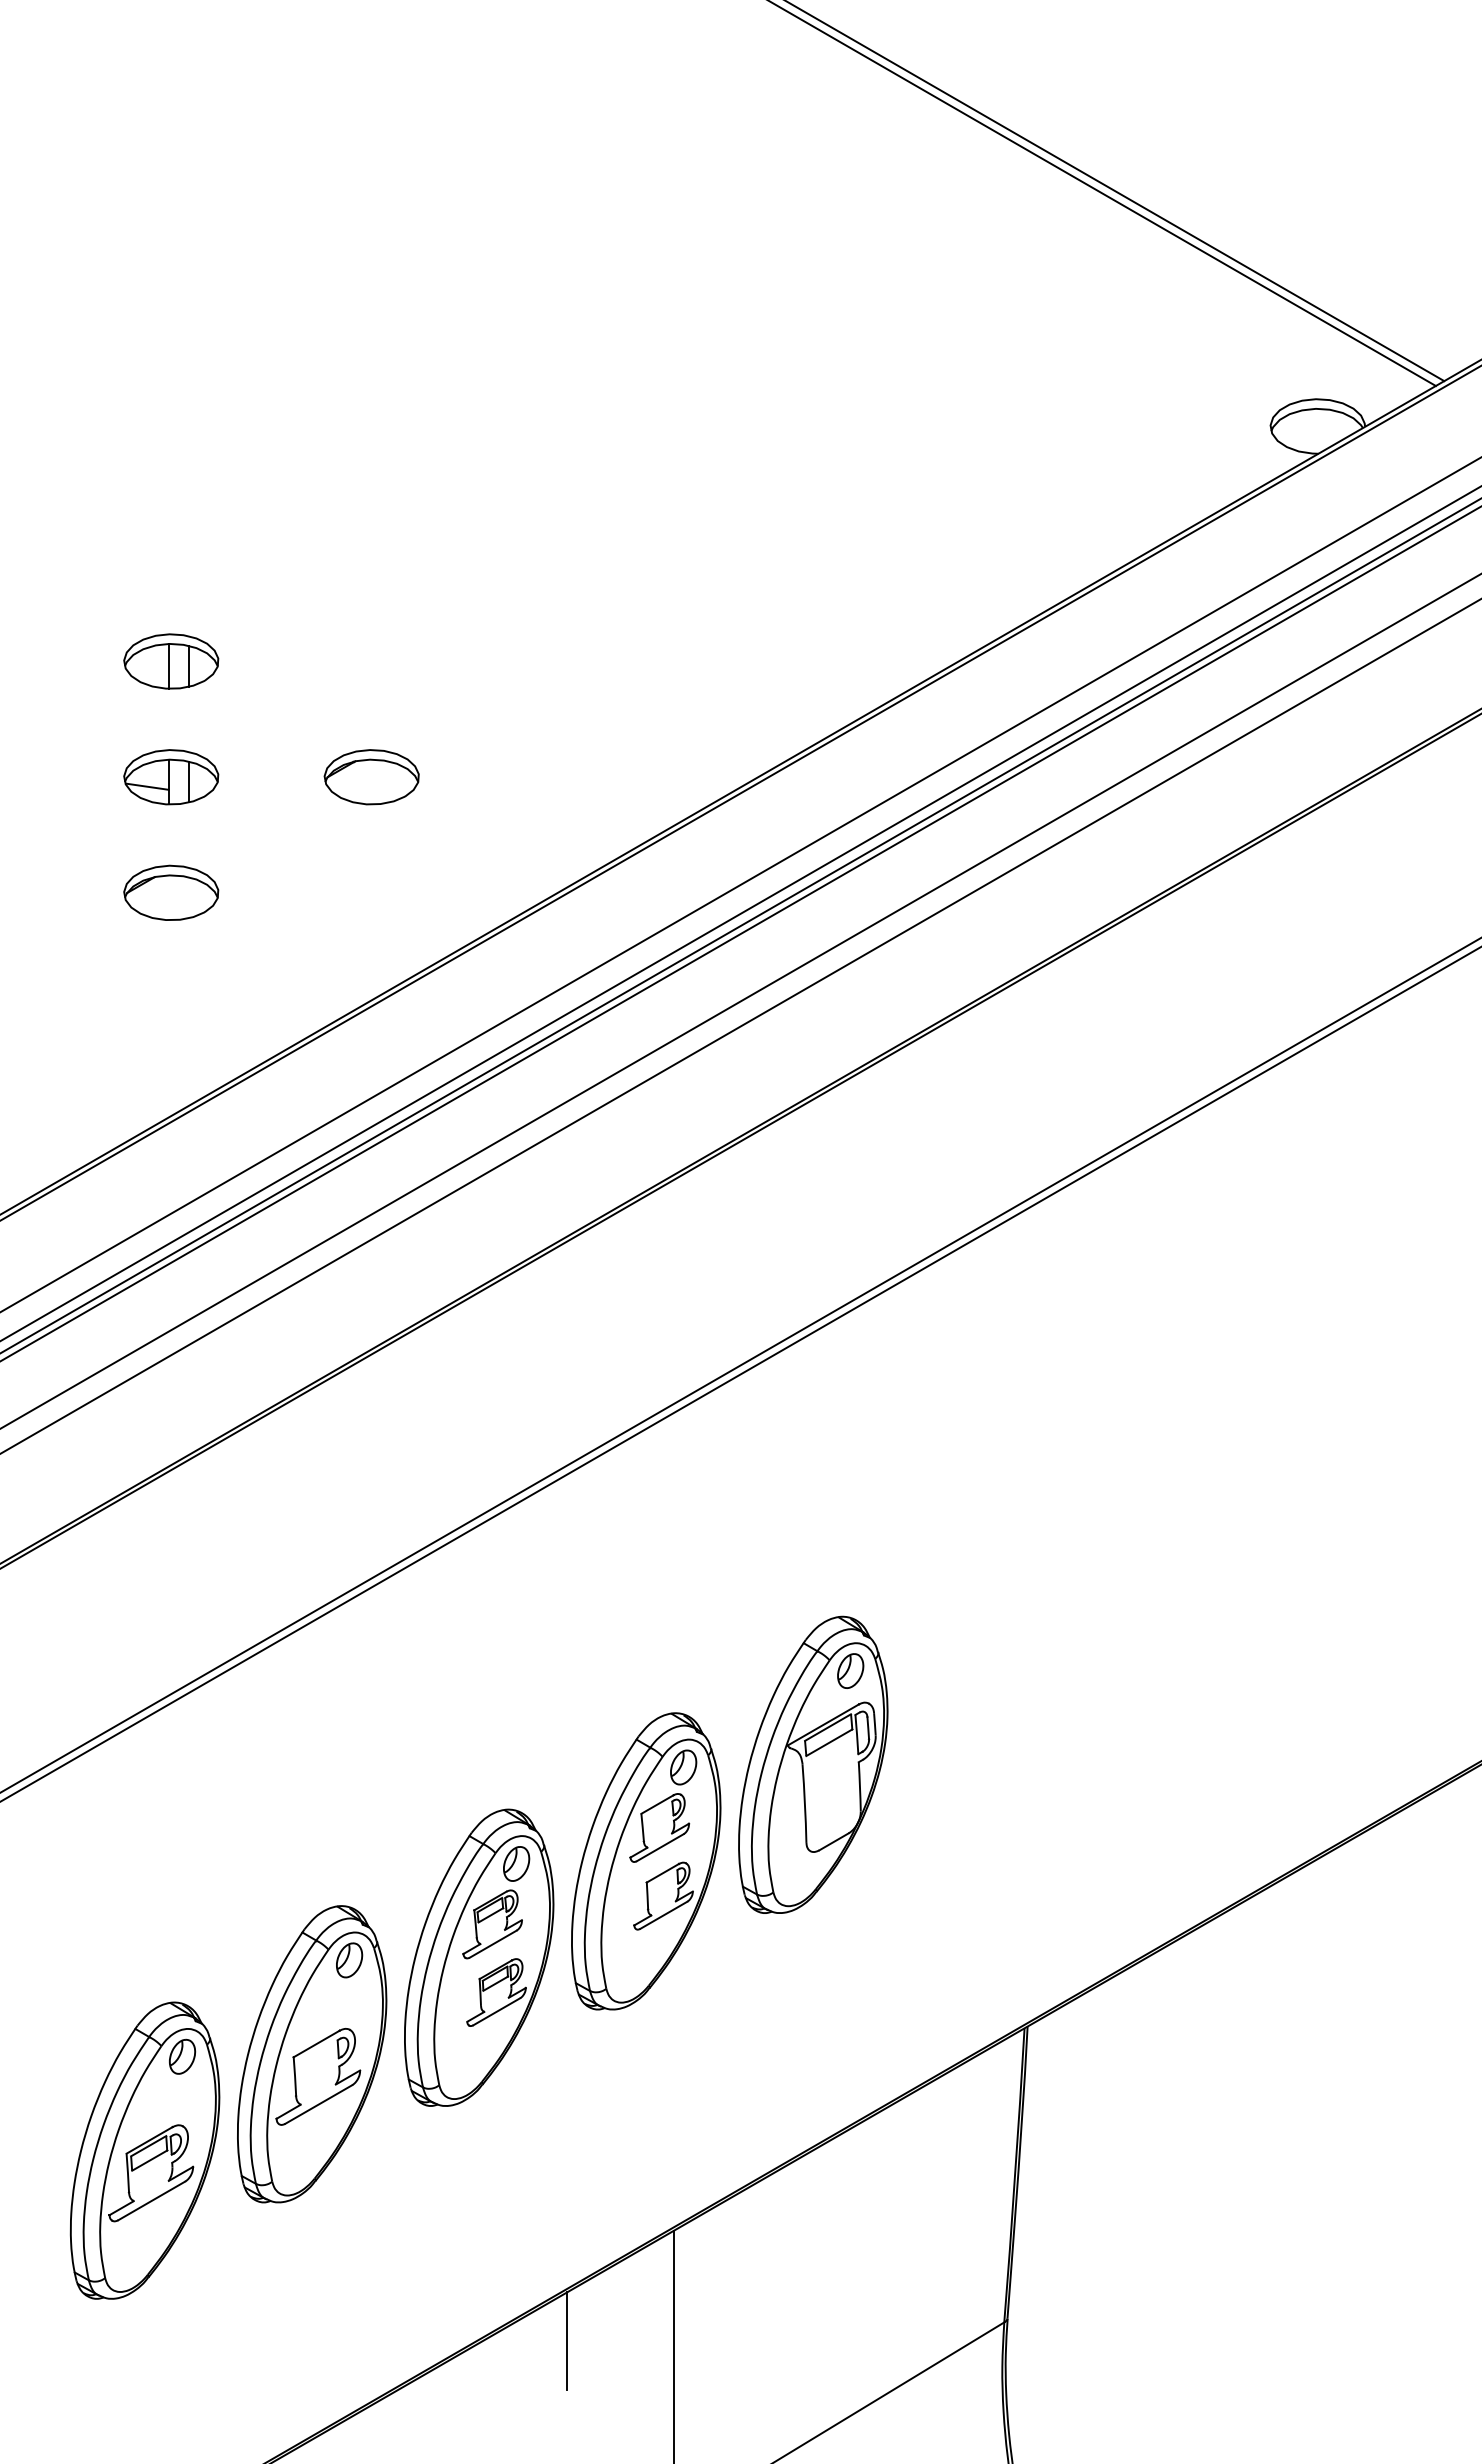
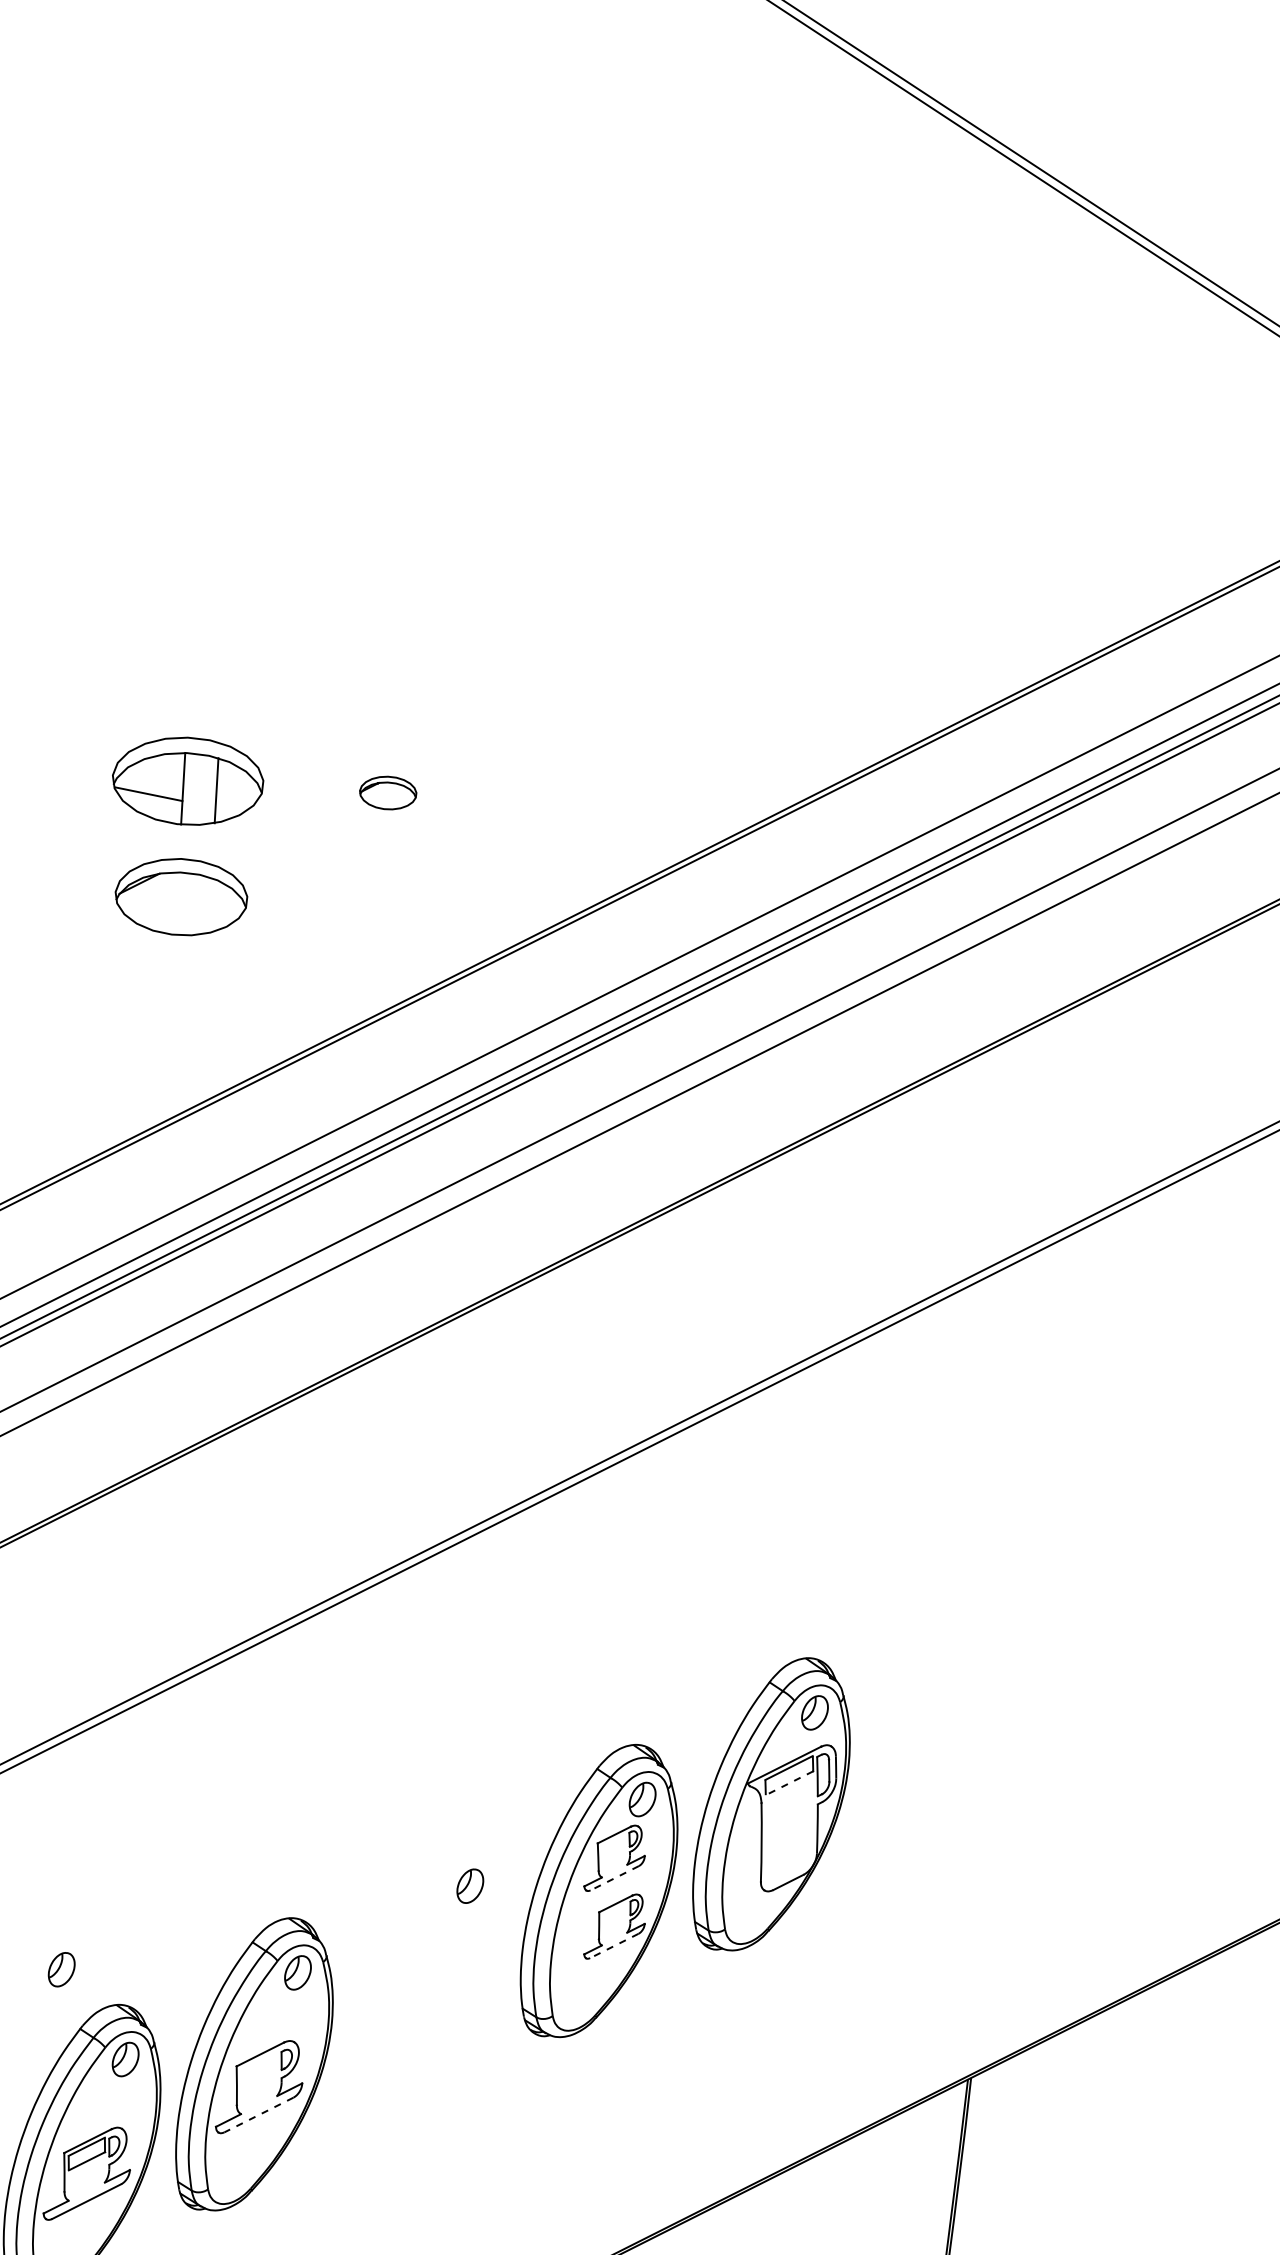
part: (171, 661) -> (195, 665), removed
part: (171, 777) -> (188, 781), size x1.6
part: (371, 777) -> (388, 793), size x0.6
part: (171, 892) -> (181, 896), size x1.4
line: (829, 1742) -> (789, 1782), solid -> dashed
line: (659, 1847) -> (613, 1878), solid -> dashed
line: (663, 1915) -> (614, 1946), solid -> dashed
part: (479, 1957) -> (427, 1977), removed
part: (113, 1970) -> (61, 1969), added
line: (318, 2104) -> (258, 2114), solid -> dashed

